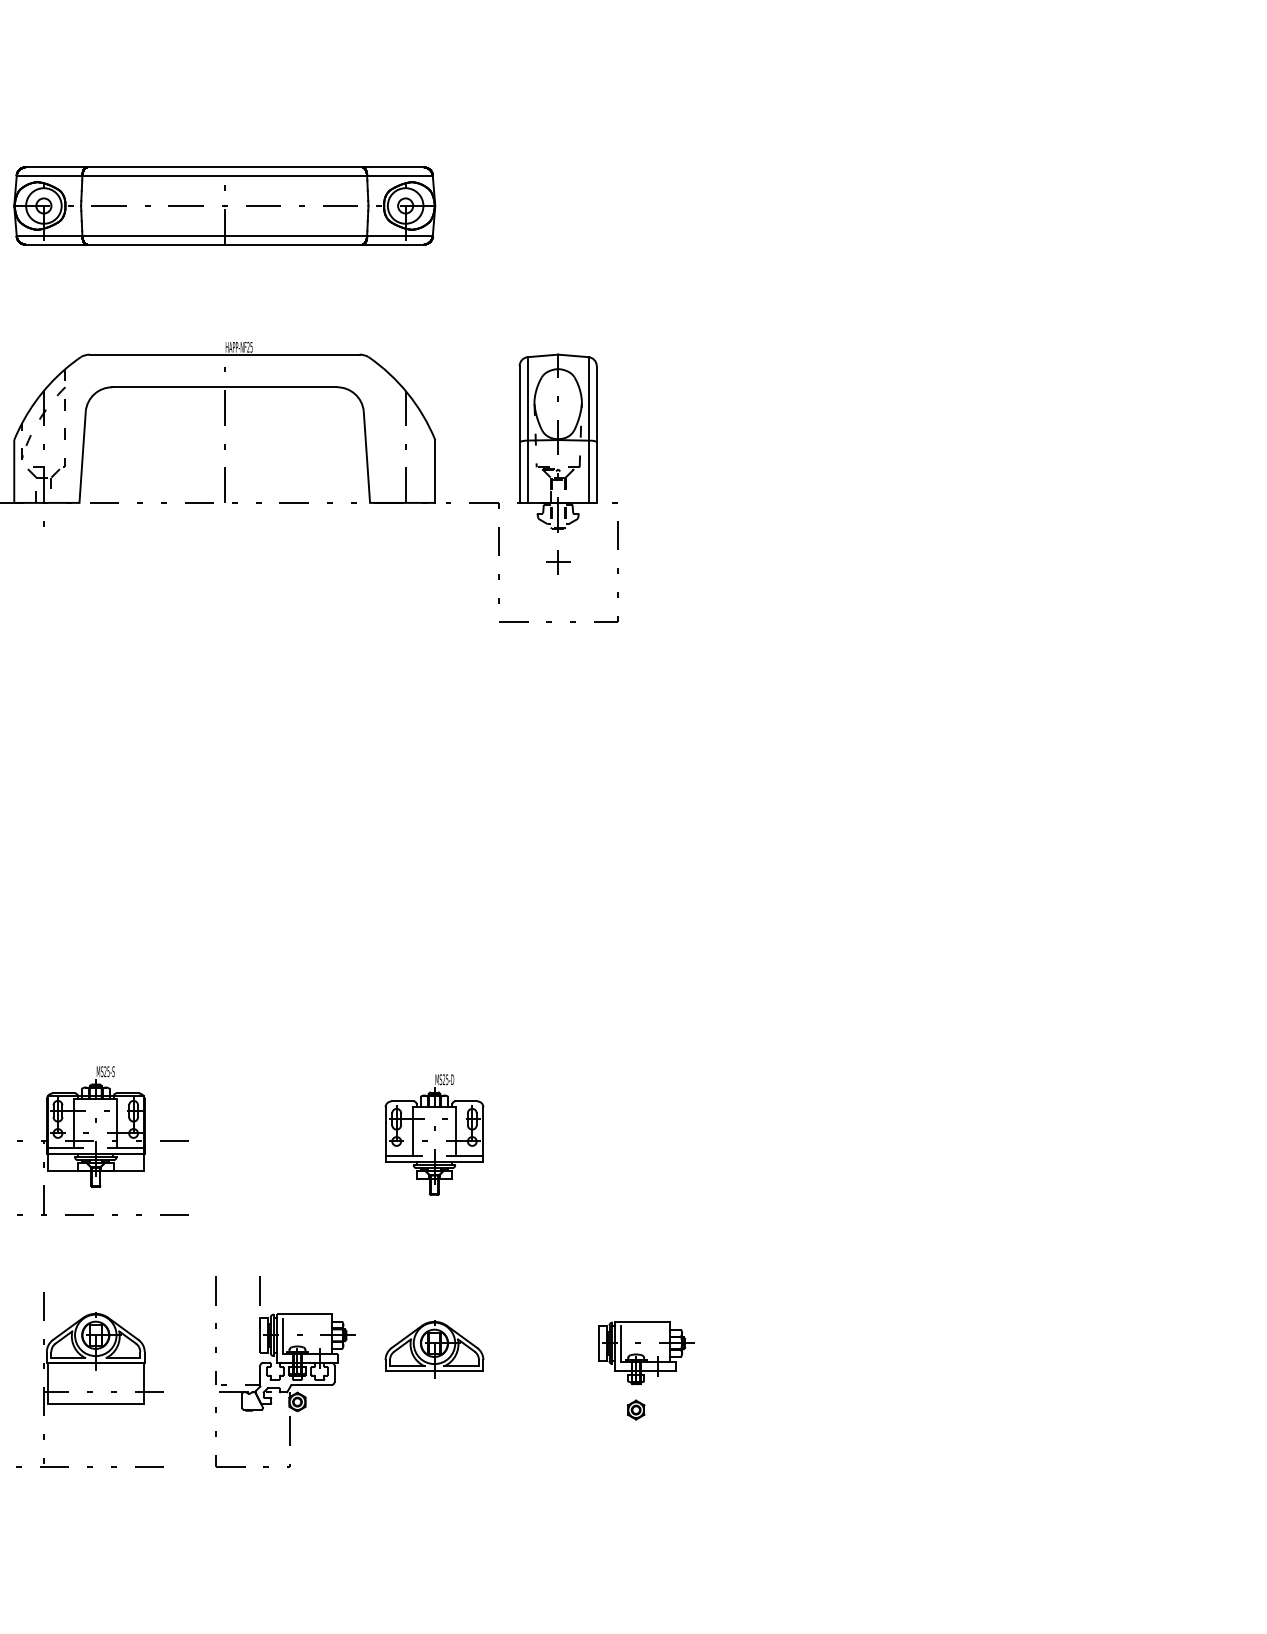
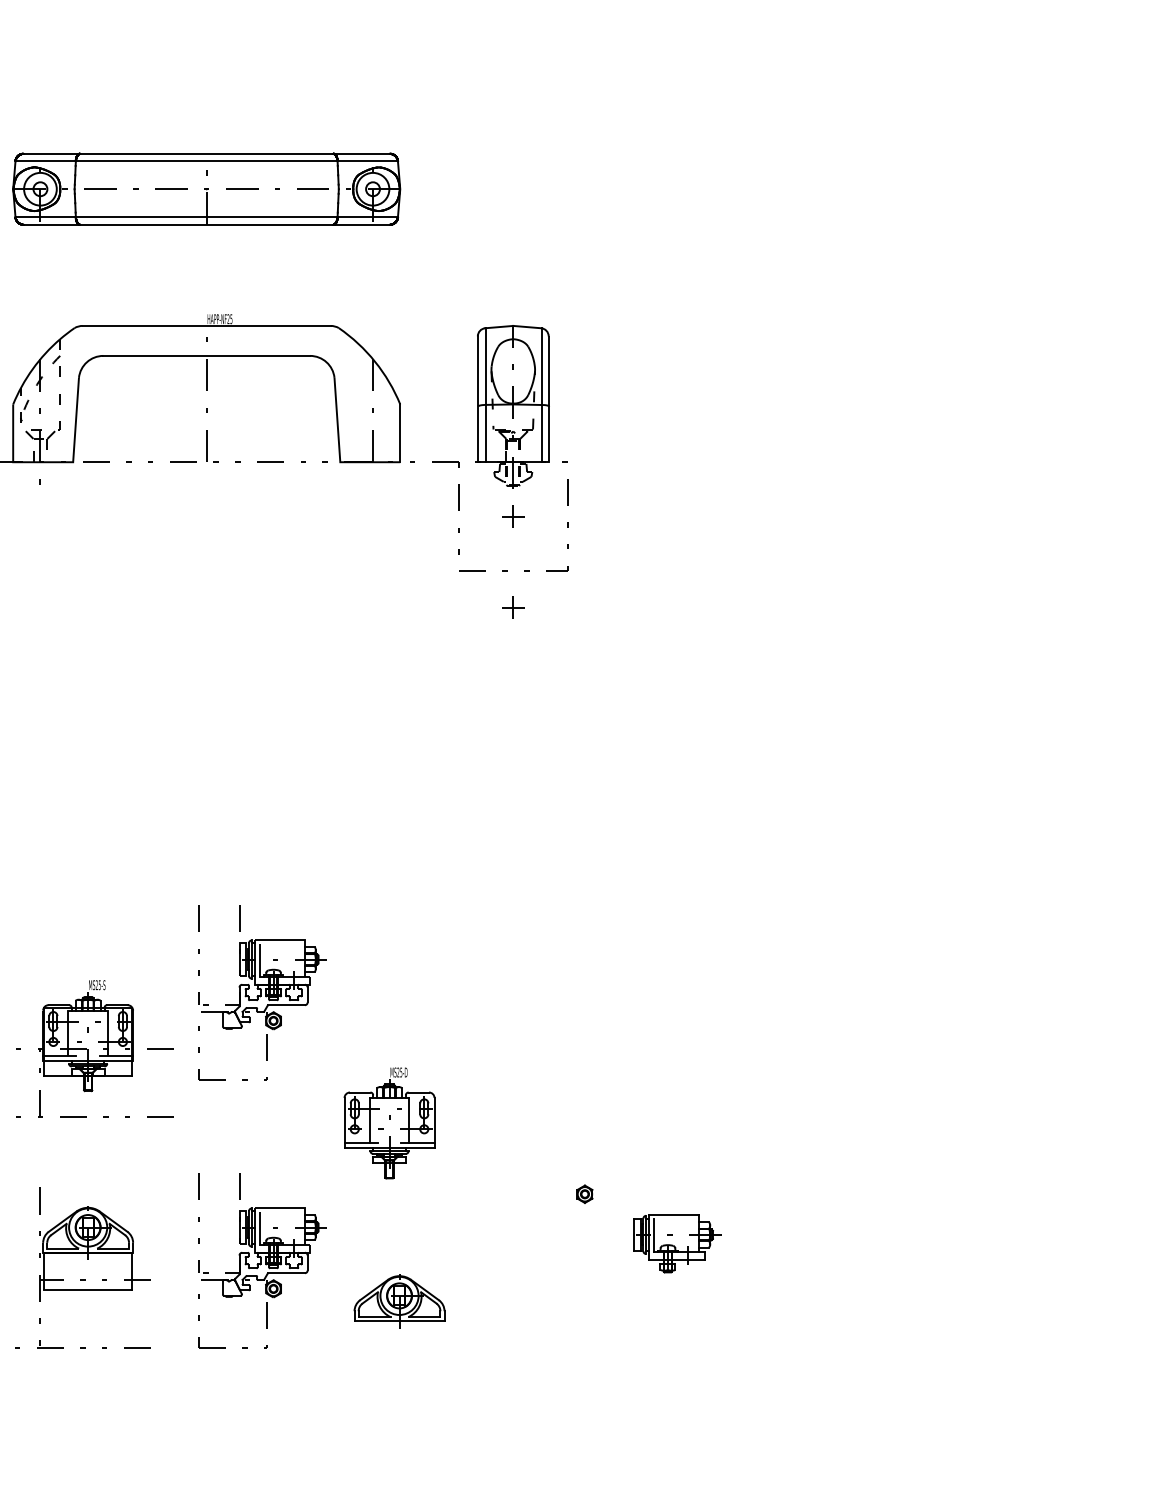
part: (558, 660) -> (513, 607), added
part: (285, 1079) -> (262, 992), added
part: (434, 1135) -> (389, 1123), moved
part: (434, 1349) -> (399, 1301), moved
part: (646, 1352) -> (677, 1243), moved
part: (635, 1409) -> (584, 1193), moved

